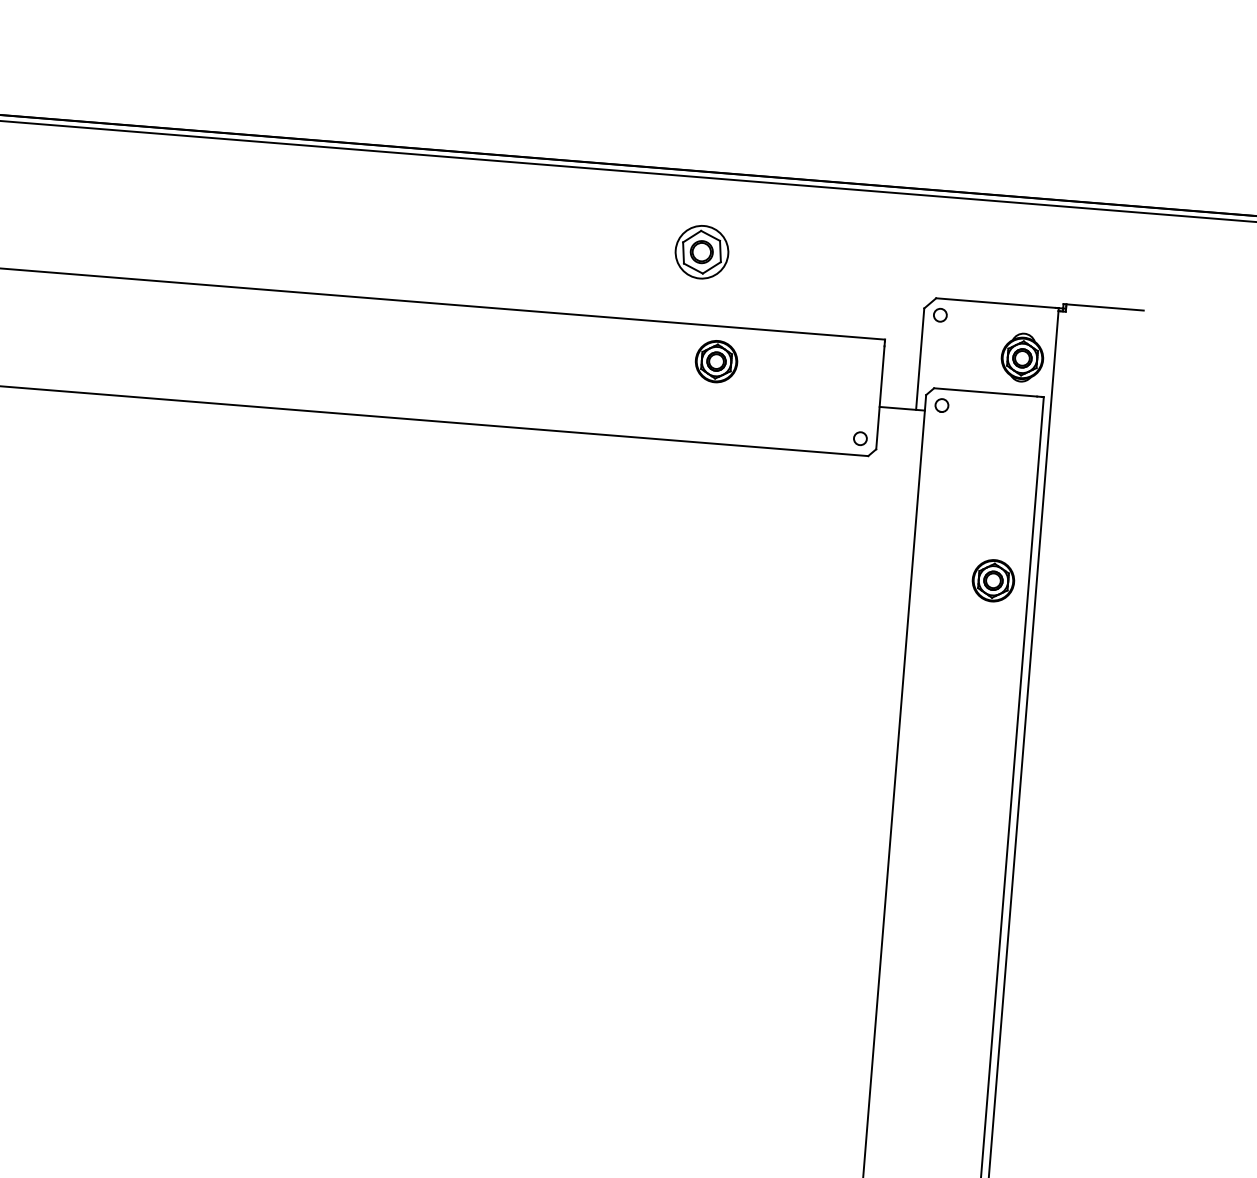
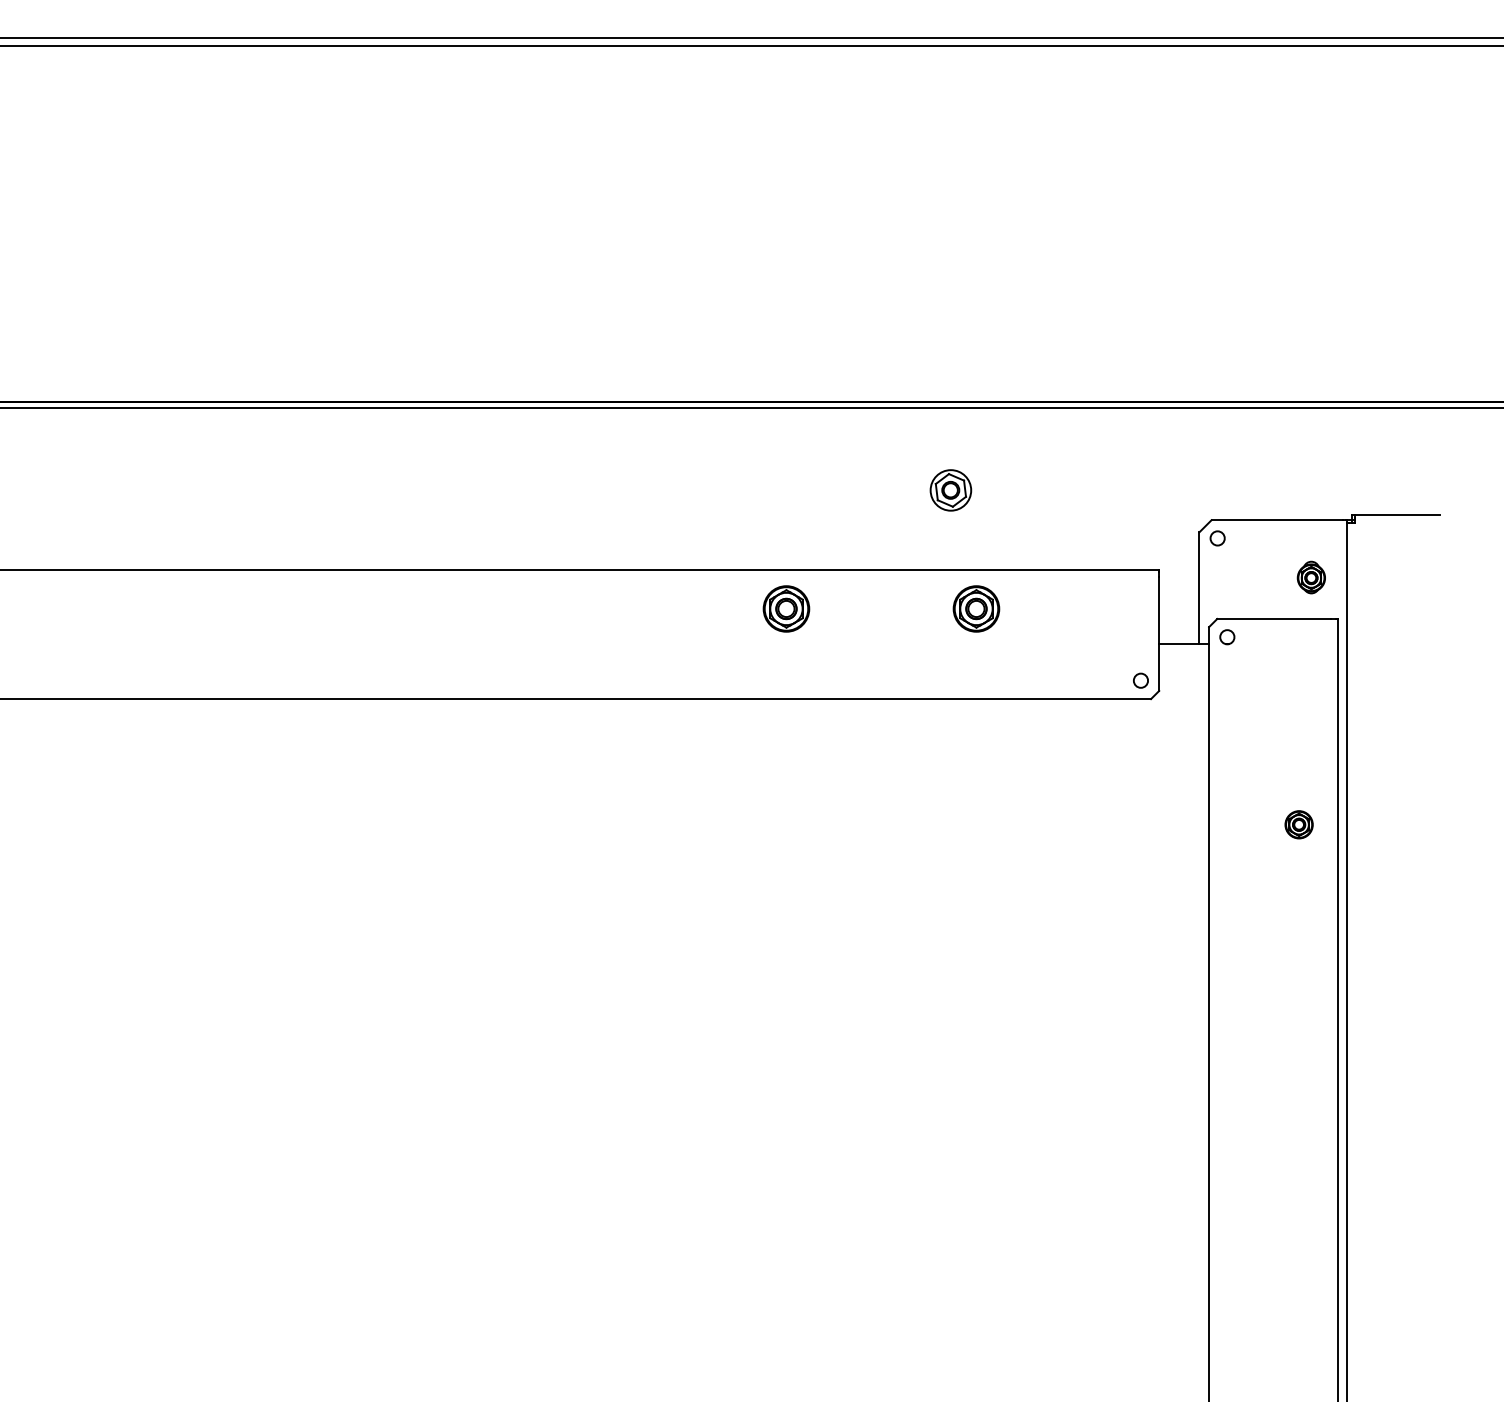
part: (701, 252) -> (950, 490), size x0.7
part: (544, 347) -> (786, 608), added
part: (1022, 357) -> (1311, 577), size x0.6
part: (992, 580) -> (1298, 824), size x0.6

